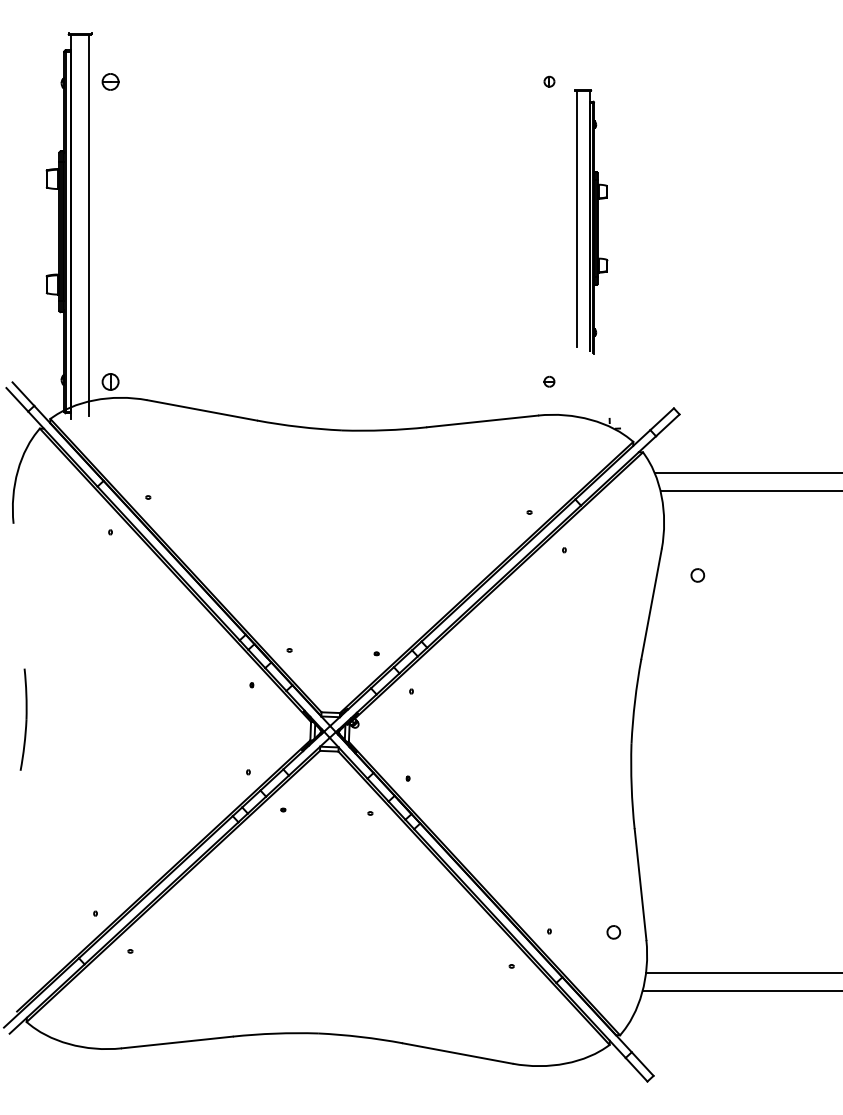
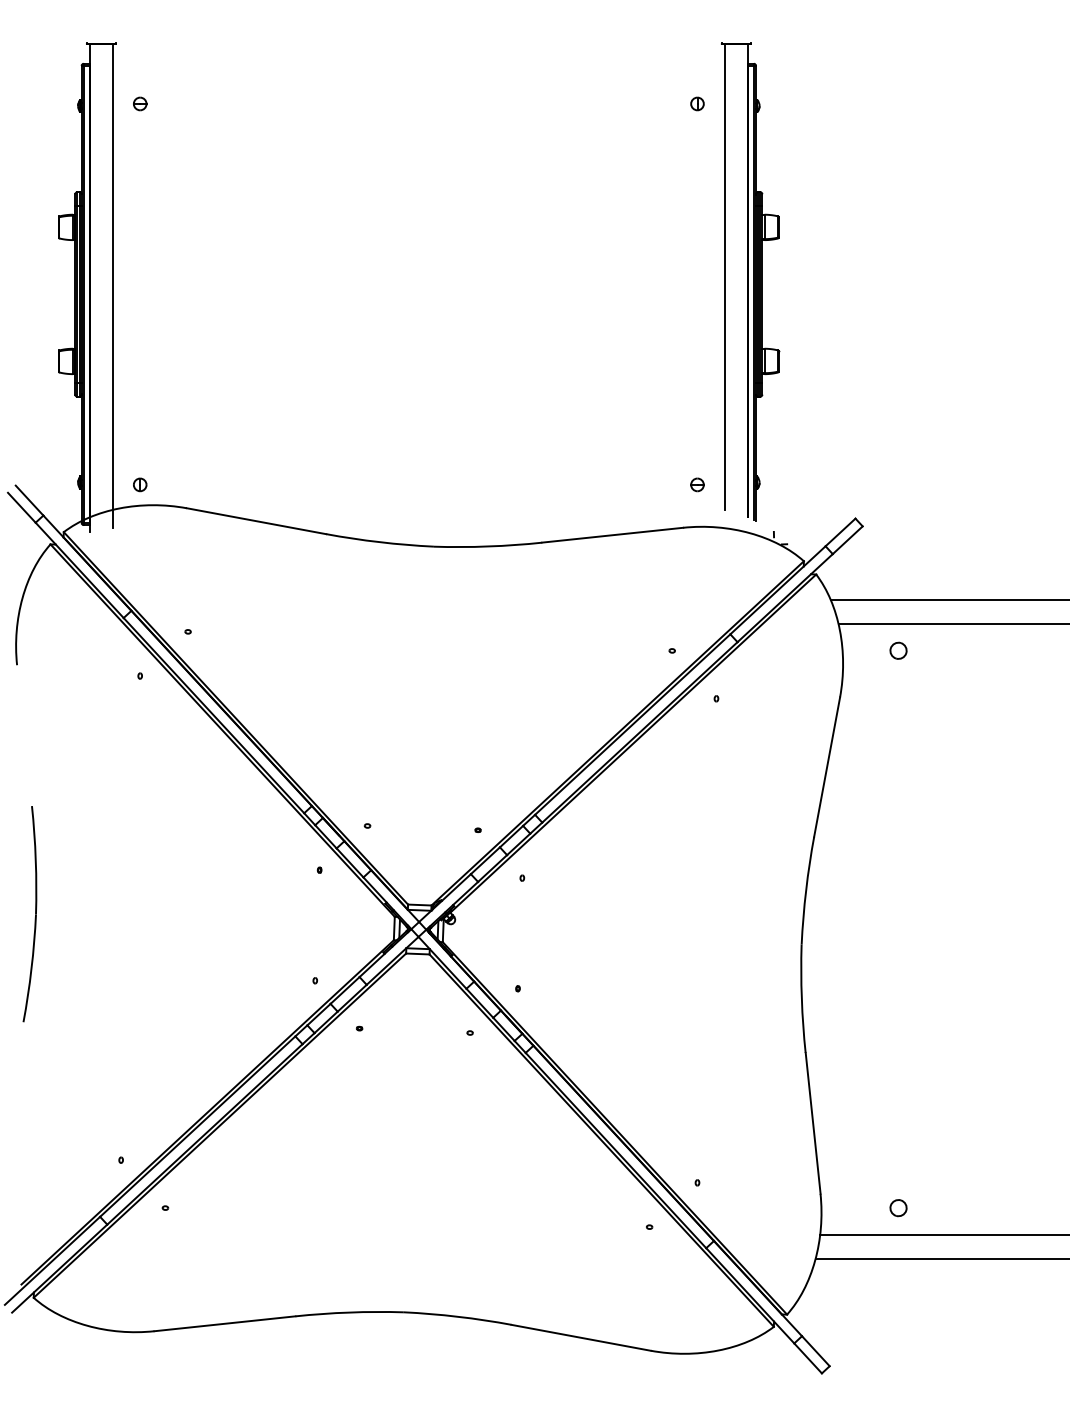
part: (110, 81) -> (140, 103), size x0.62
part: (590, 221) -> (749, 281), size x1.43
part: (110, 381) -> (140, 484), size x0.62
part: (697, 575) -> (898, 650), moved
part: (23, 719) -> (29, 913), size x1.67
part: (613, 932) -> (898, 1208), moved

